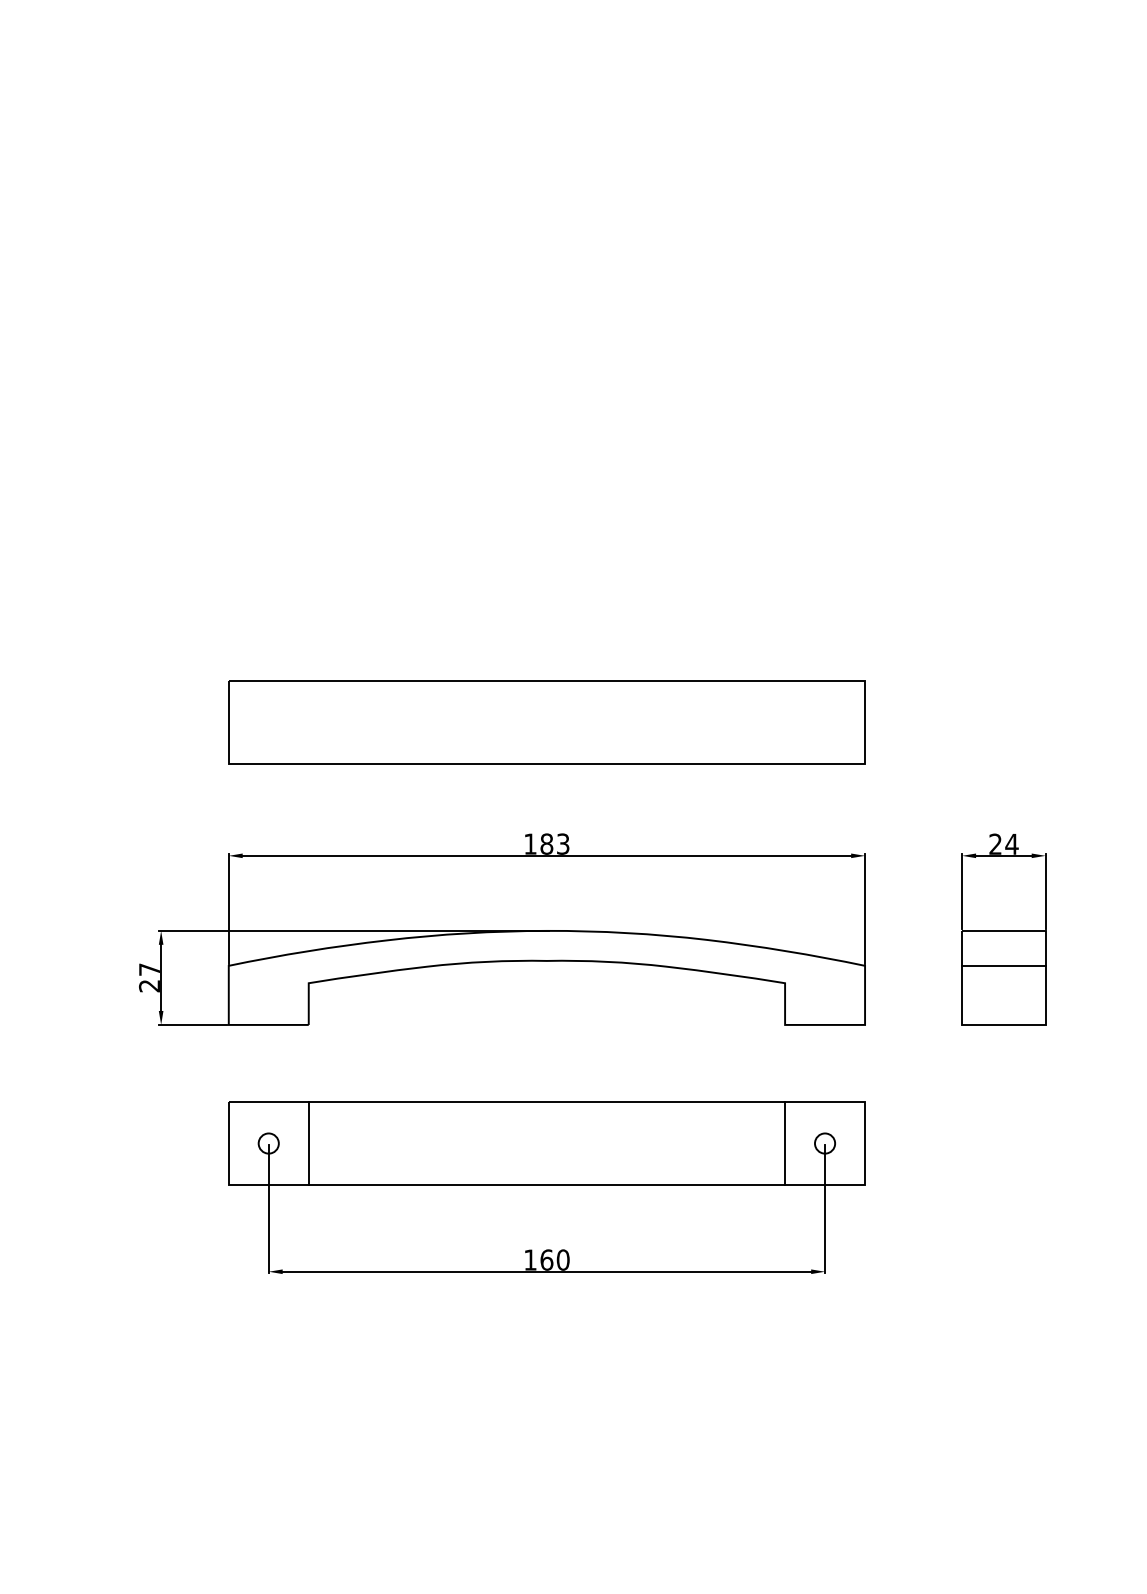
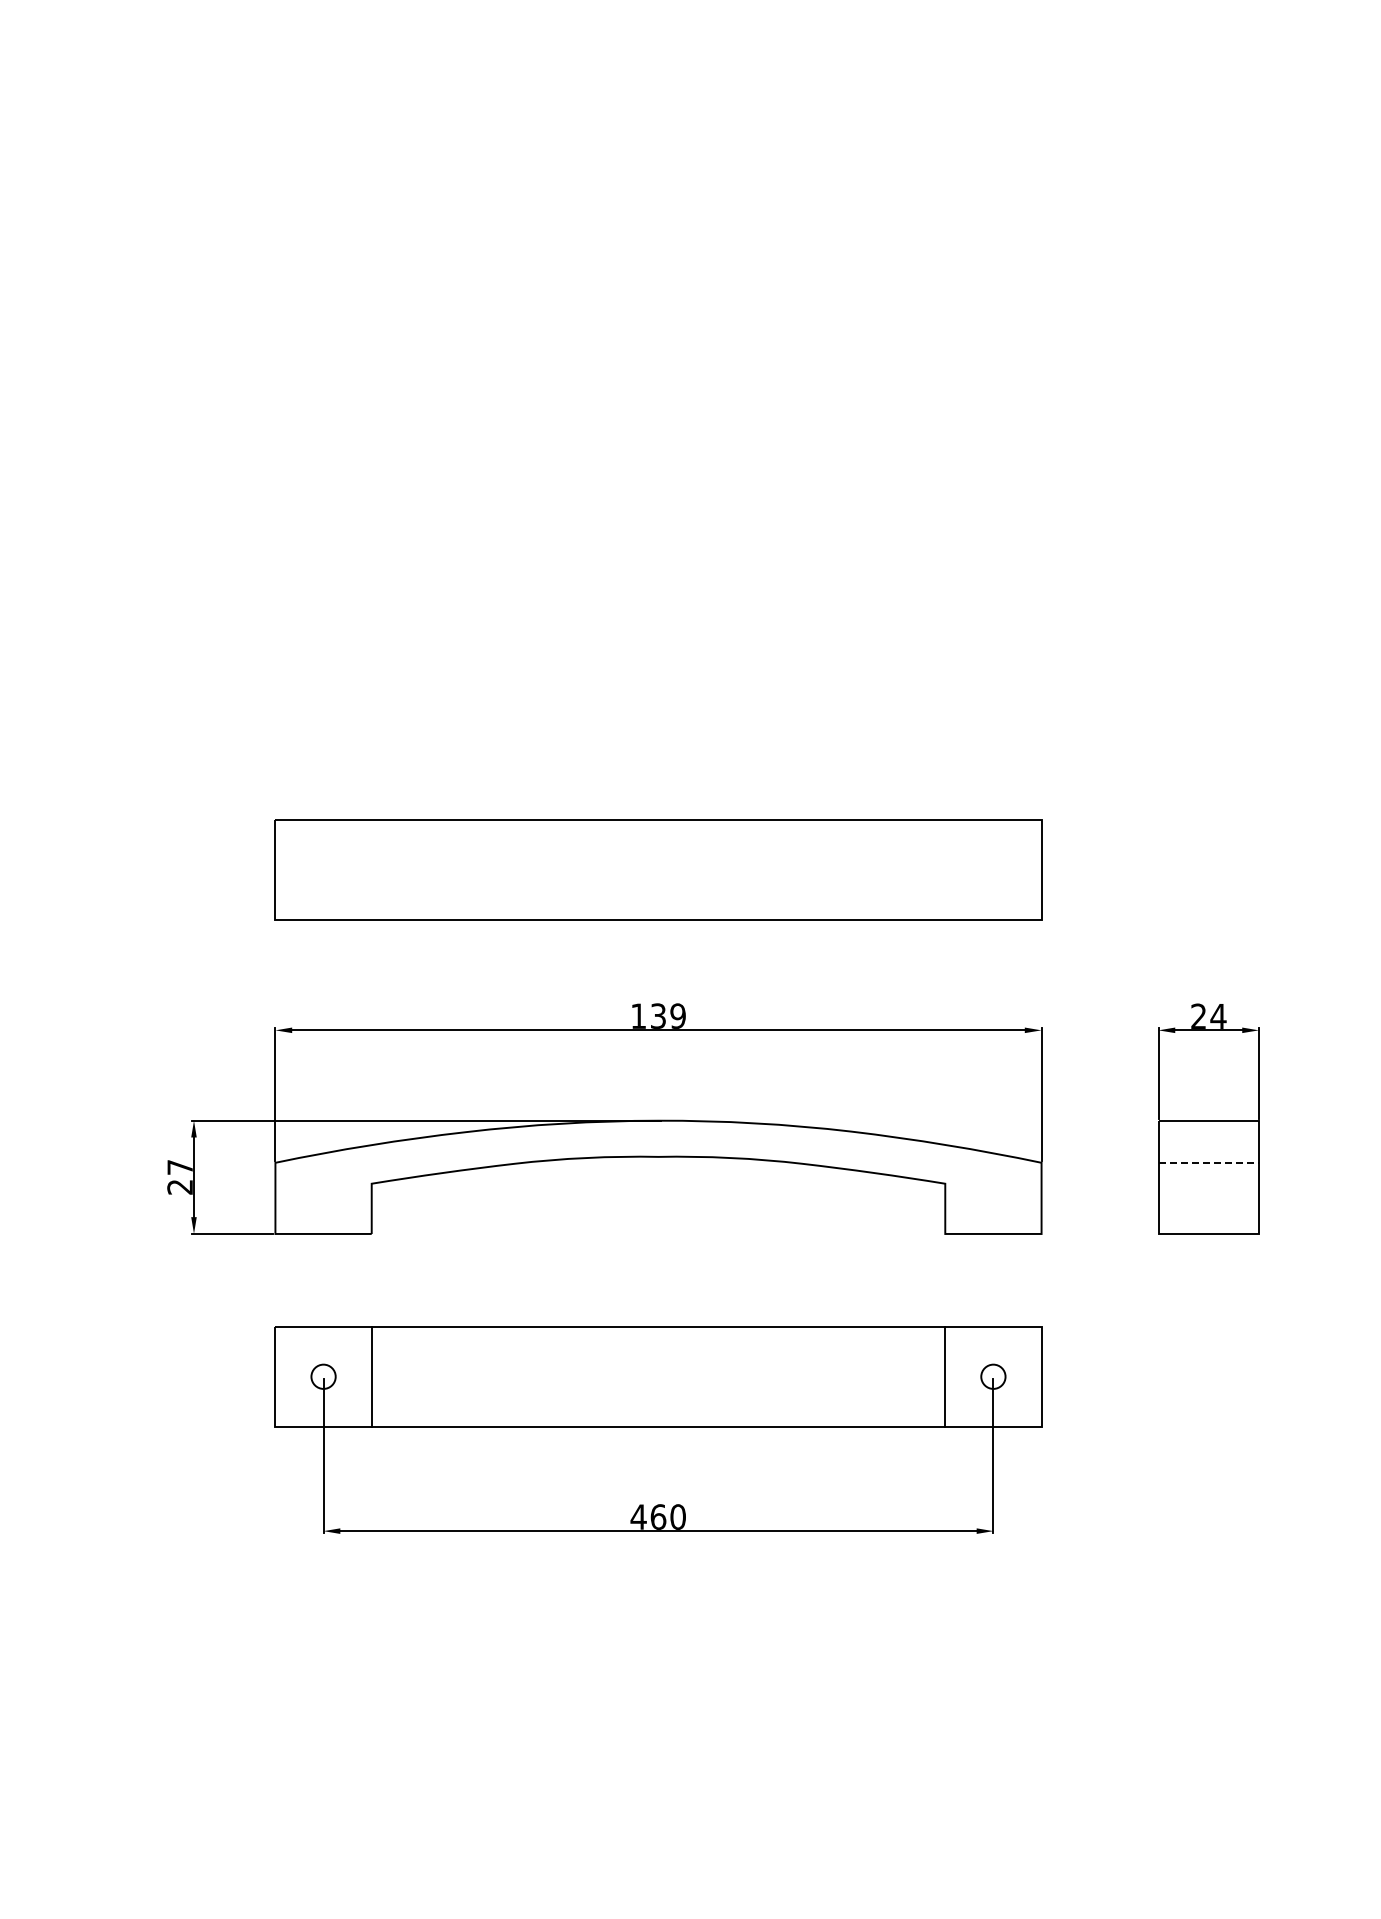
text: (554, 843) -> (667, 1015), 183 -> 139
line: (1004, 965) -> (1209, 1162), solid -> dashed
text: (530, 1259) -> (638, 1516), 160 -> 460

